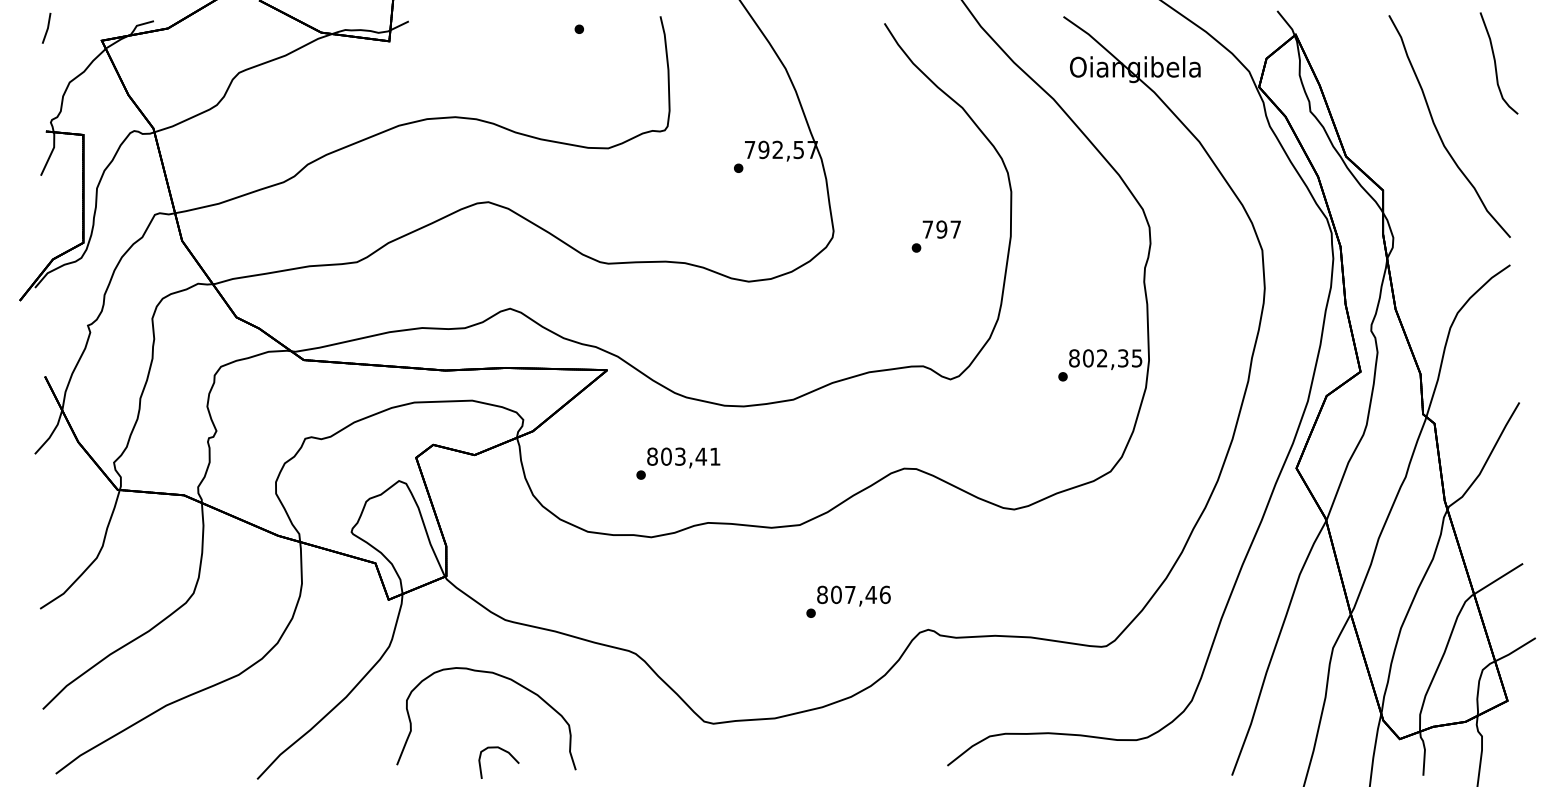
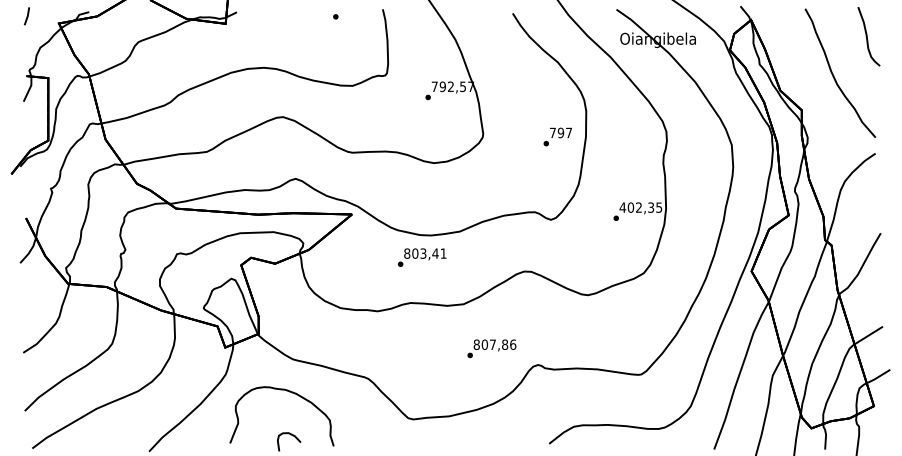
text: (935, 235) -> (557, 136), moved
text: (1073, 358) -> (622, 207), 802,35 -> 402,35
text: (678, 463) -> (422, 257), moved
text: (870, 594) -> (504, 344), 807,46 -> 807,86

